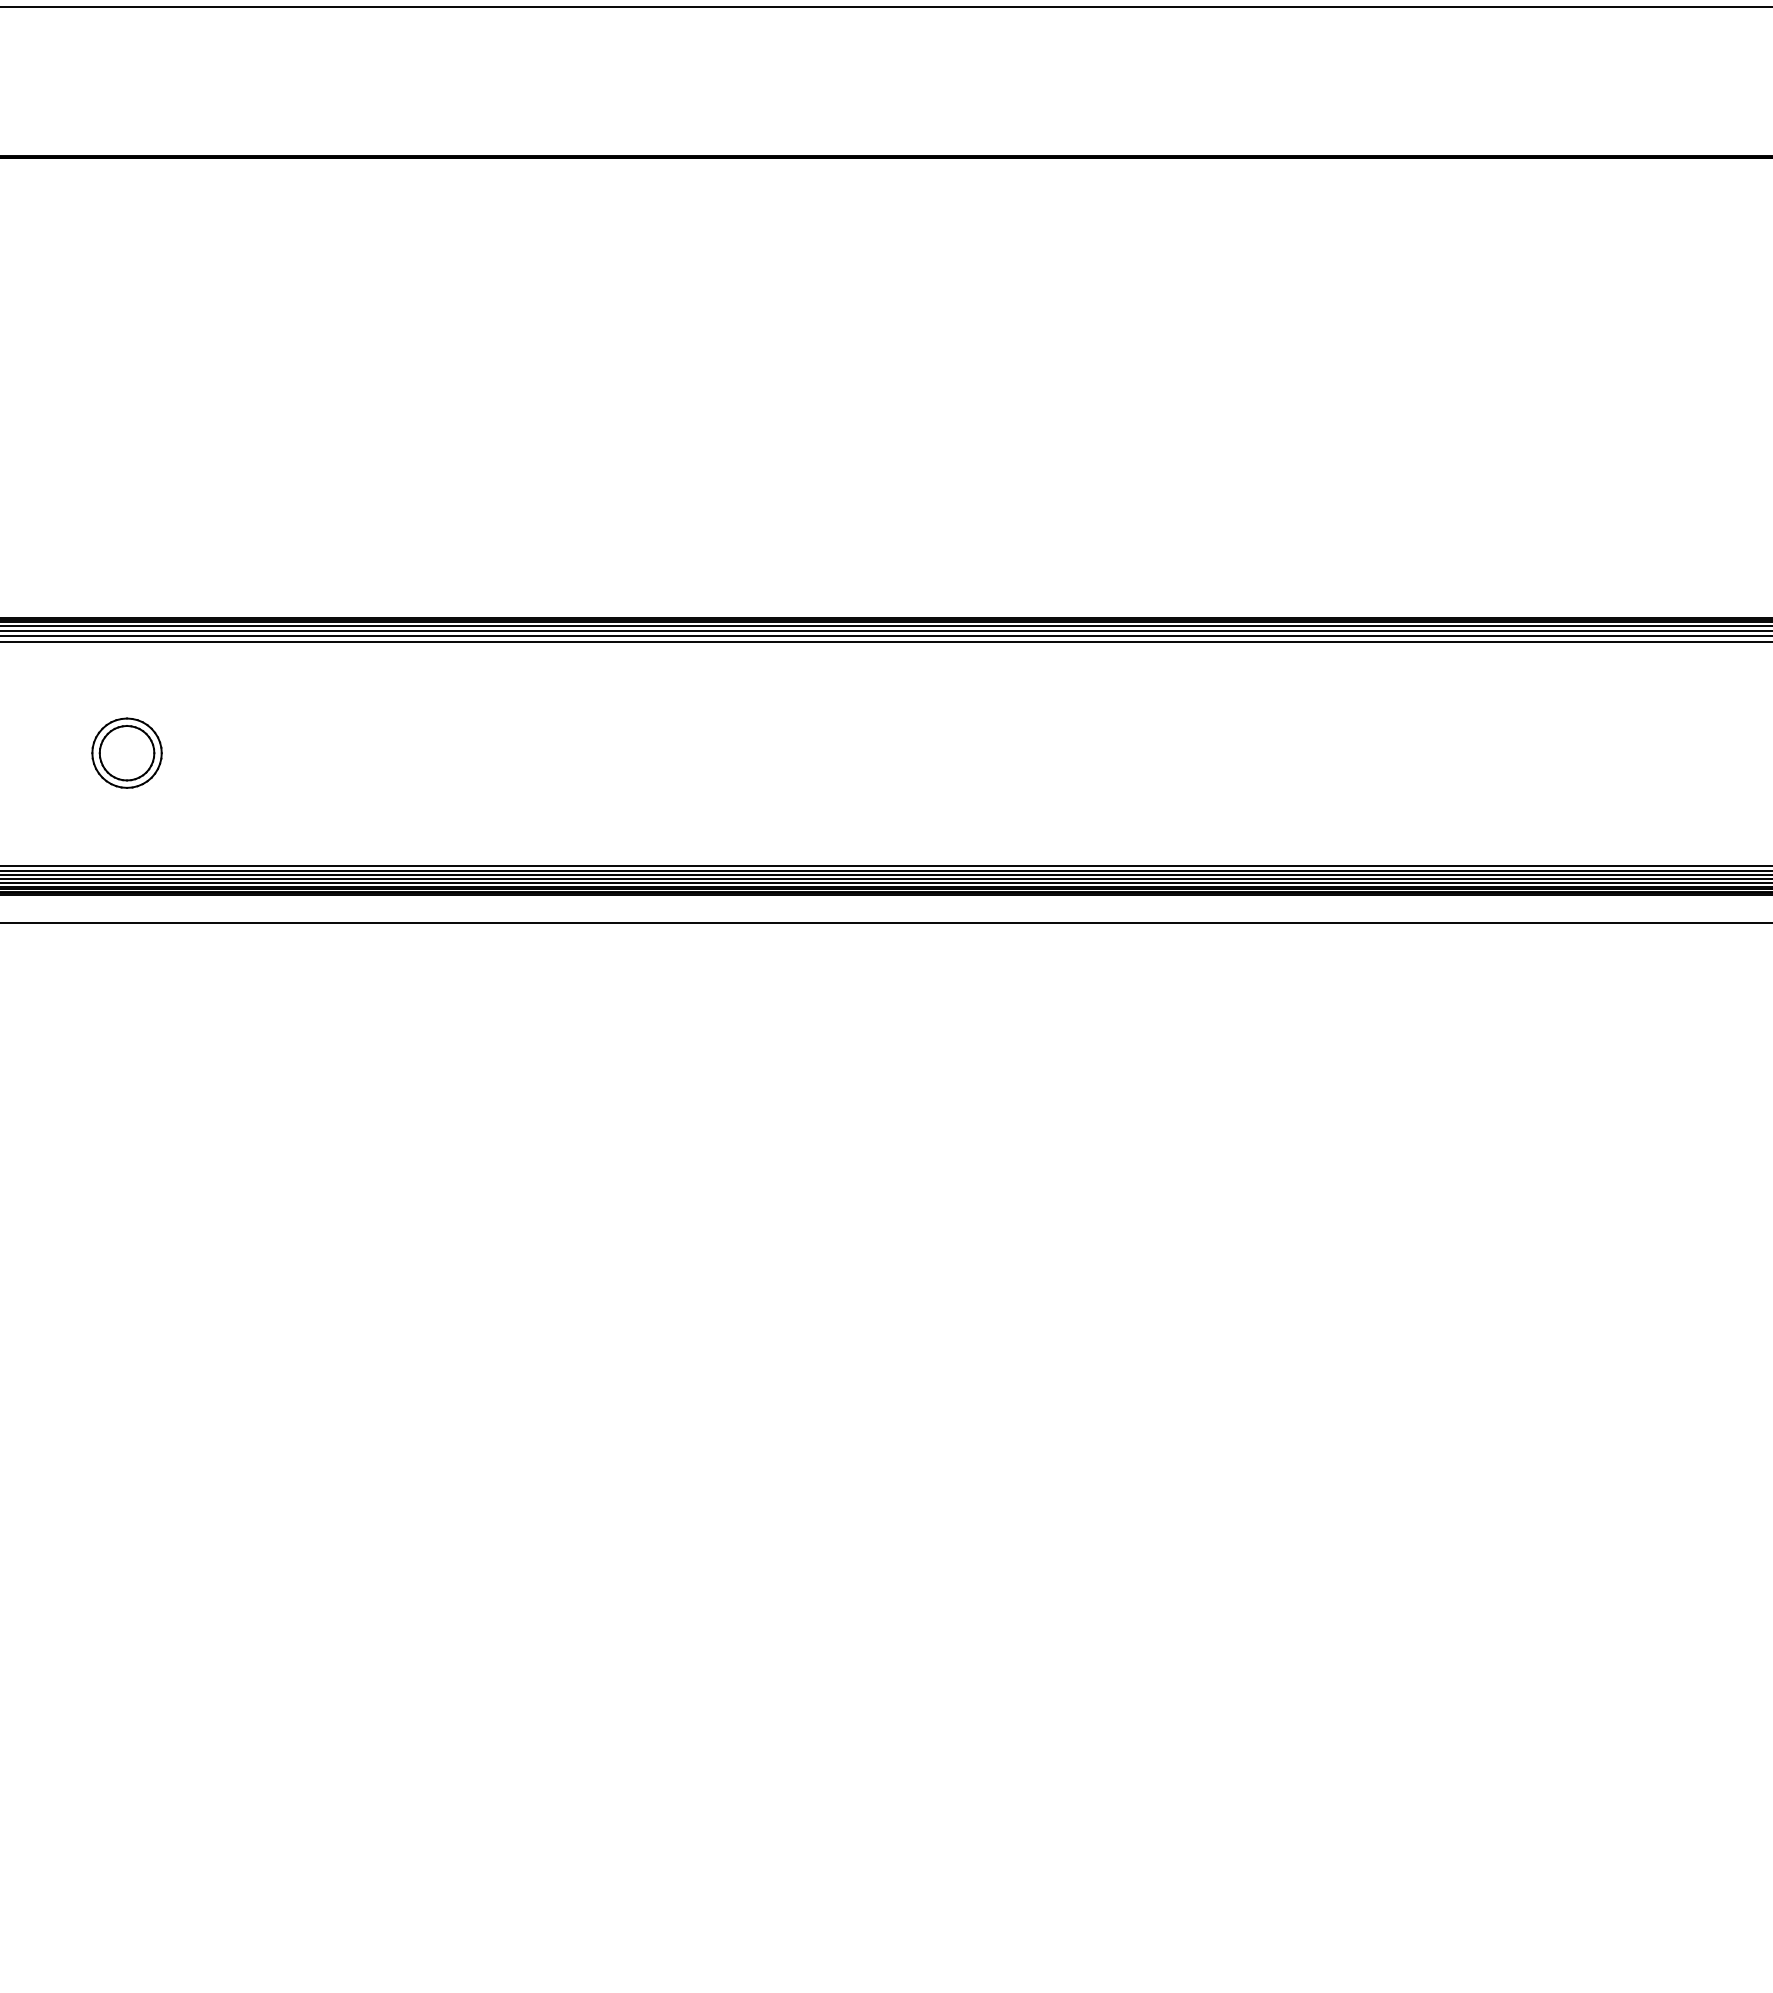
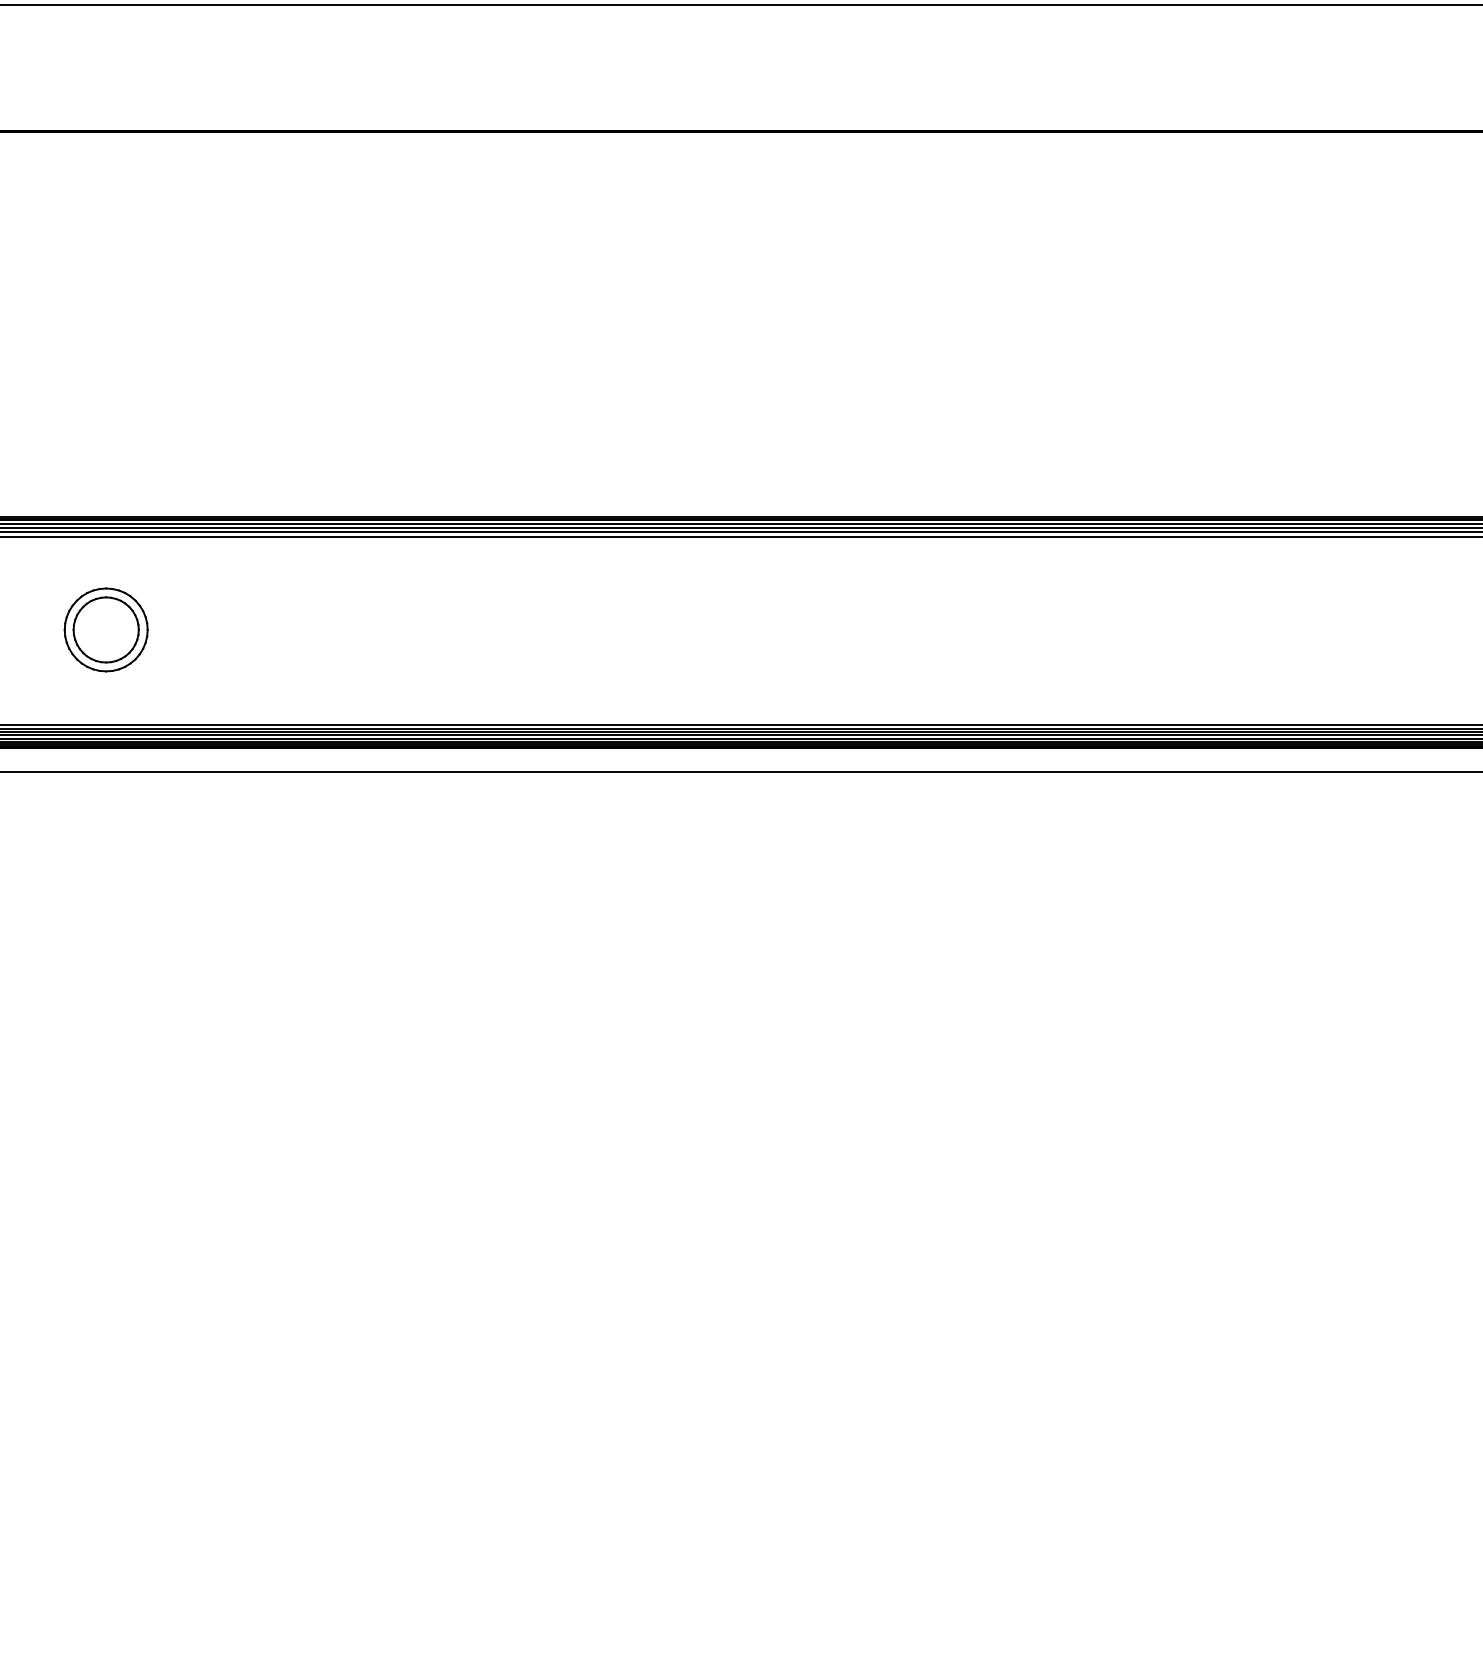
part: (126, 752) -> (105, 629), size x1.43

